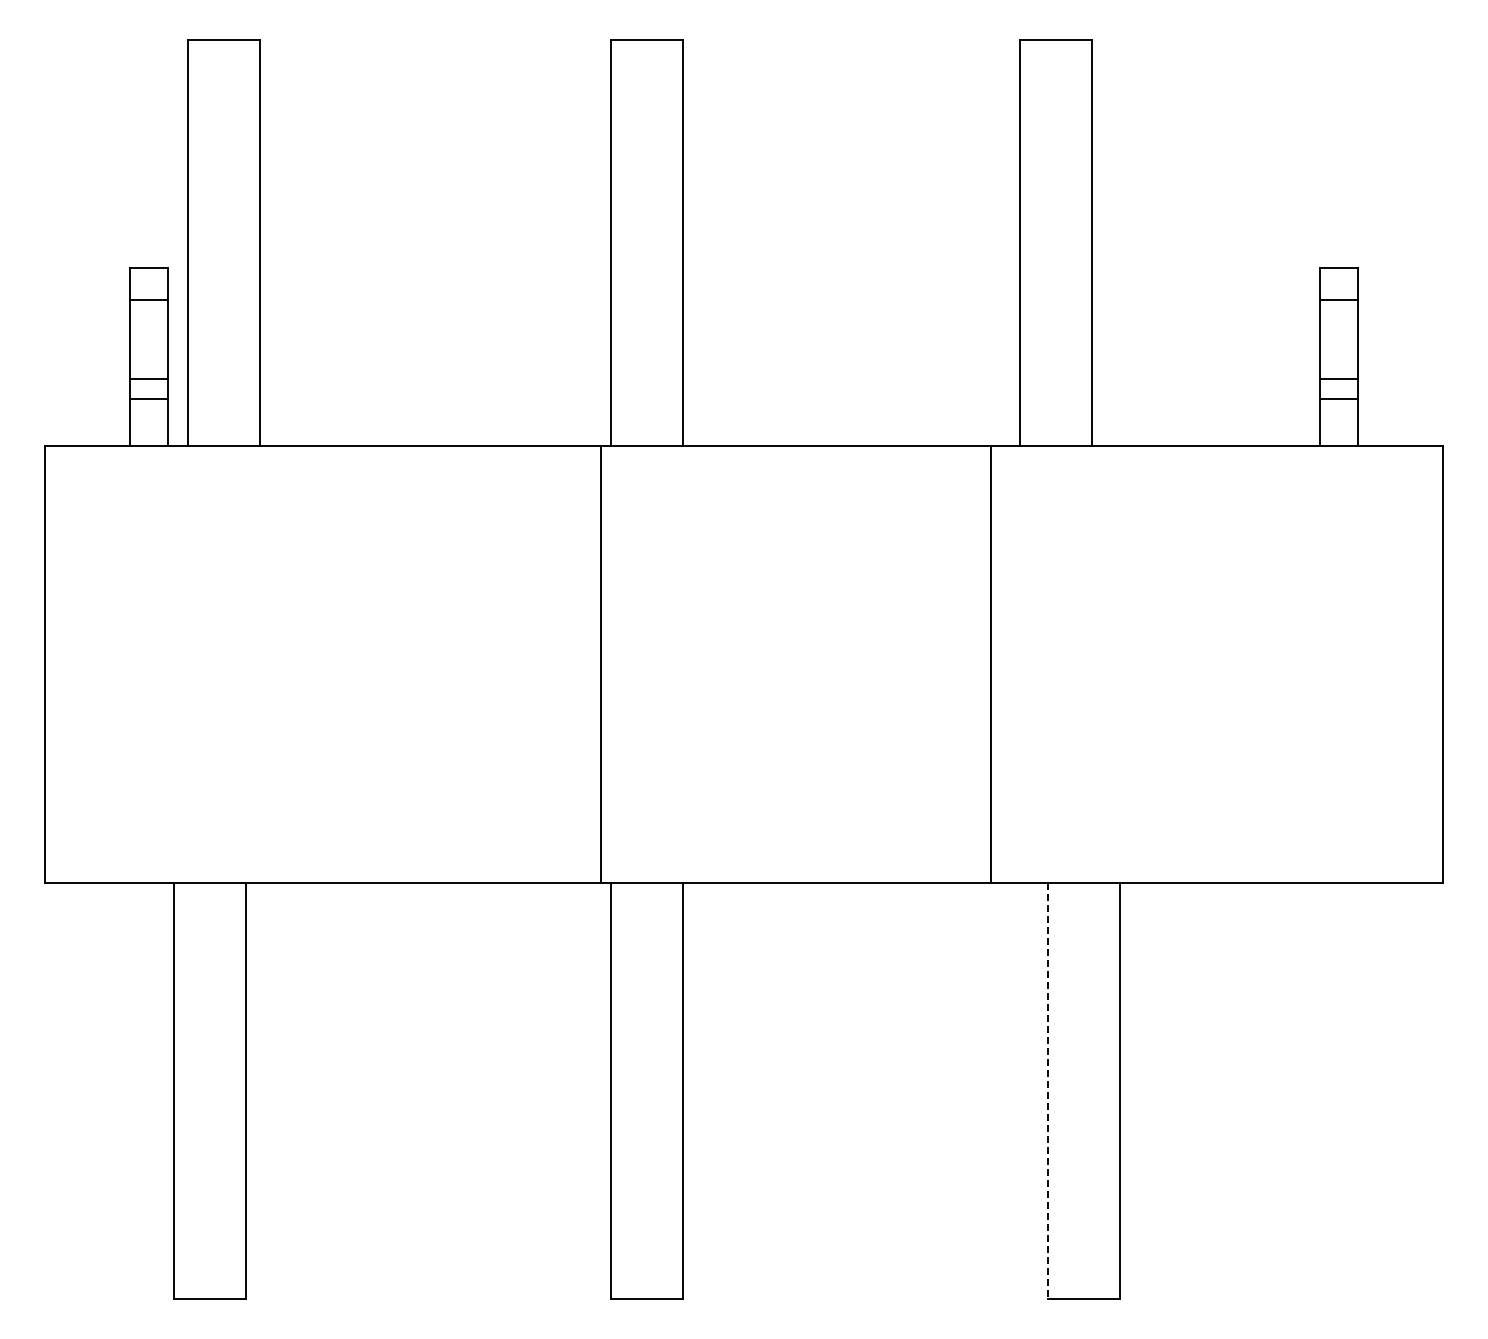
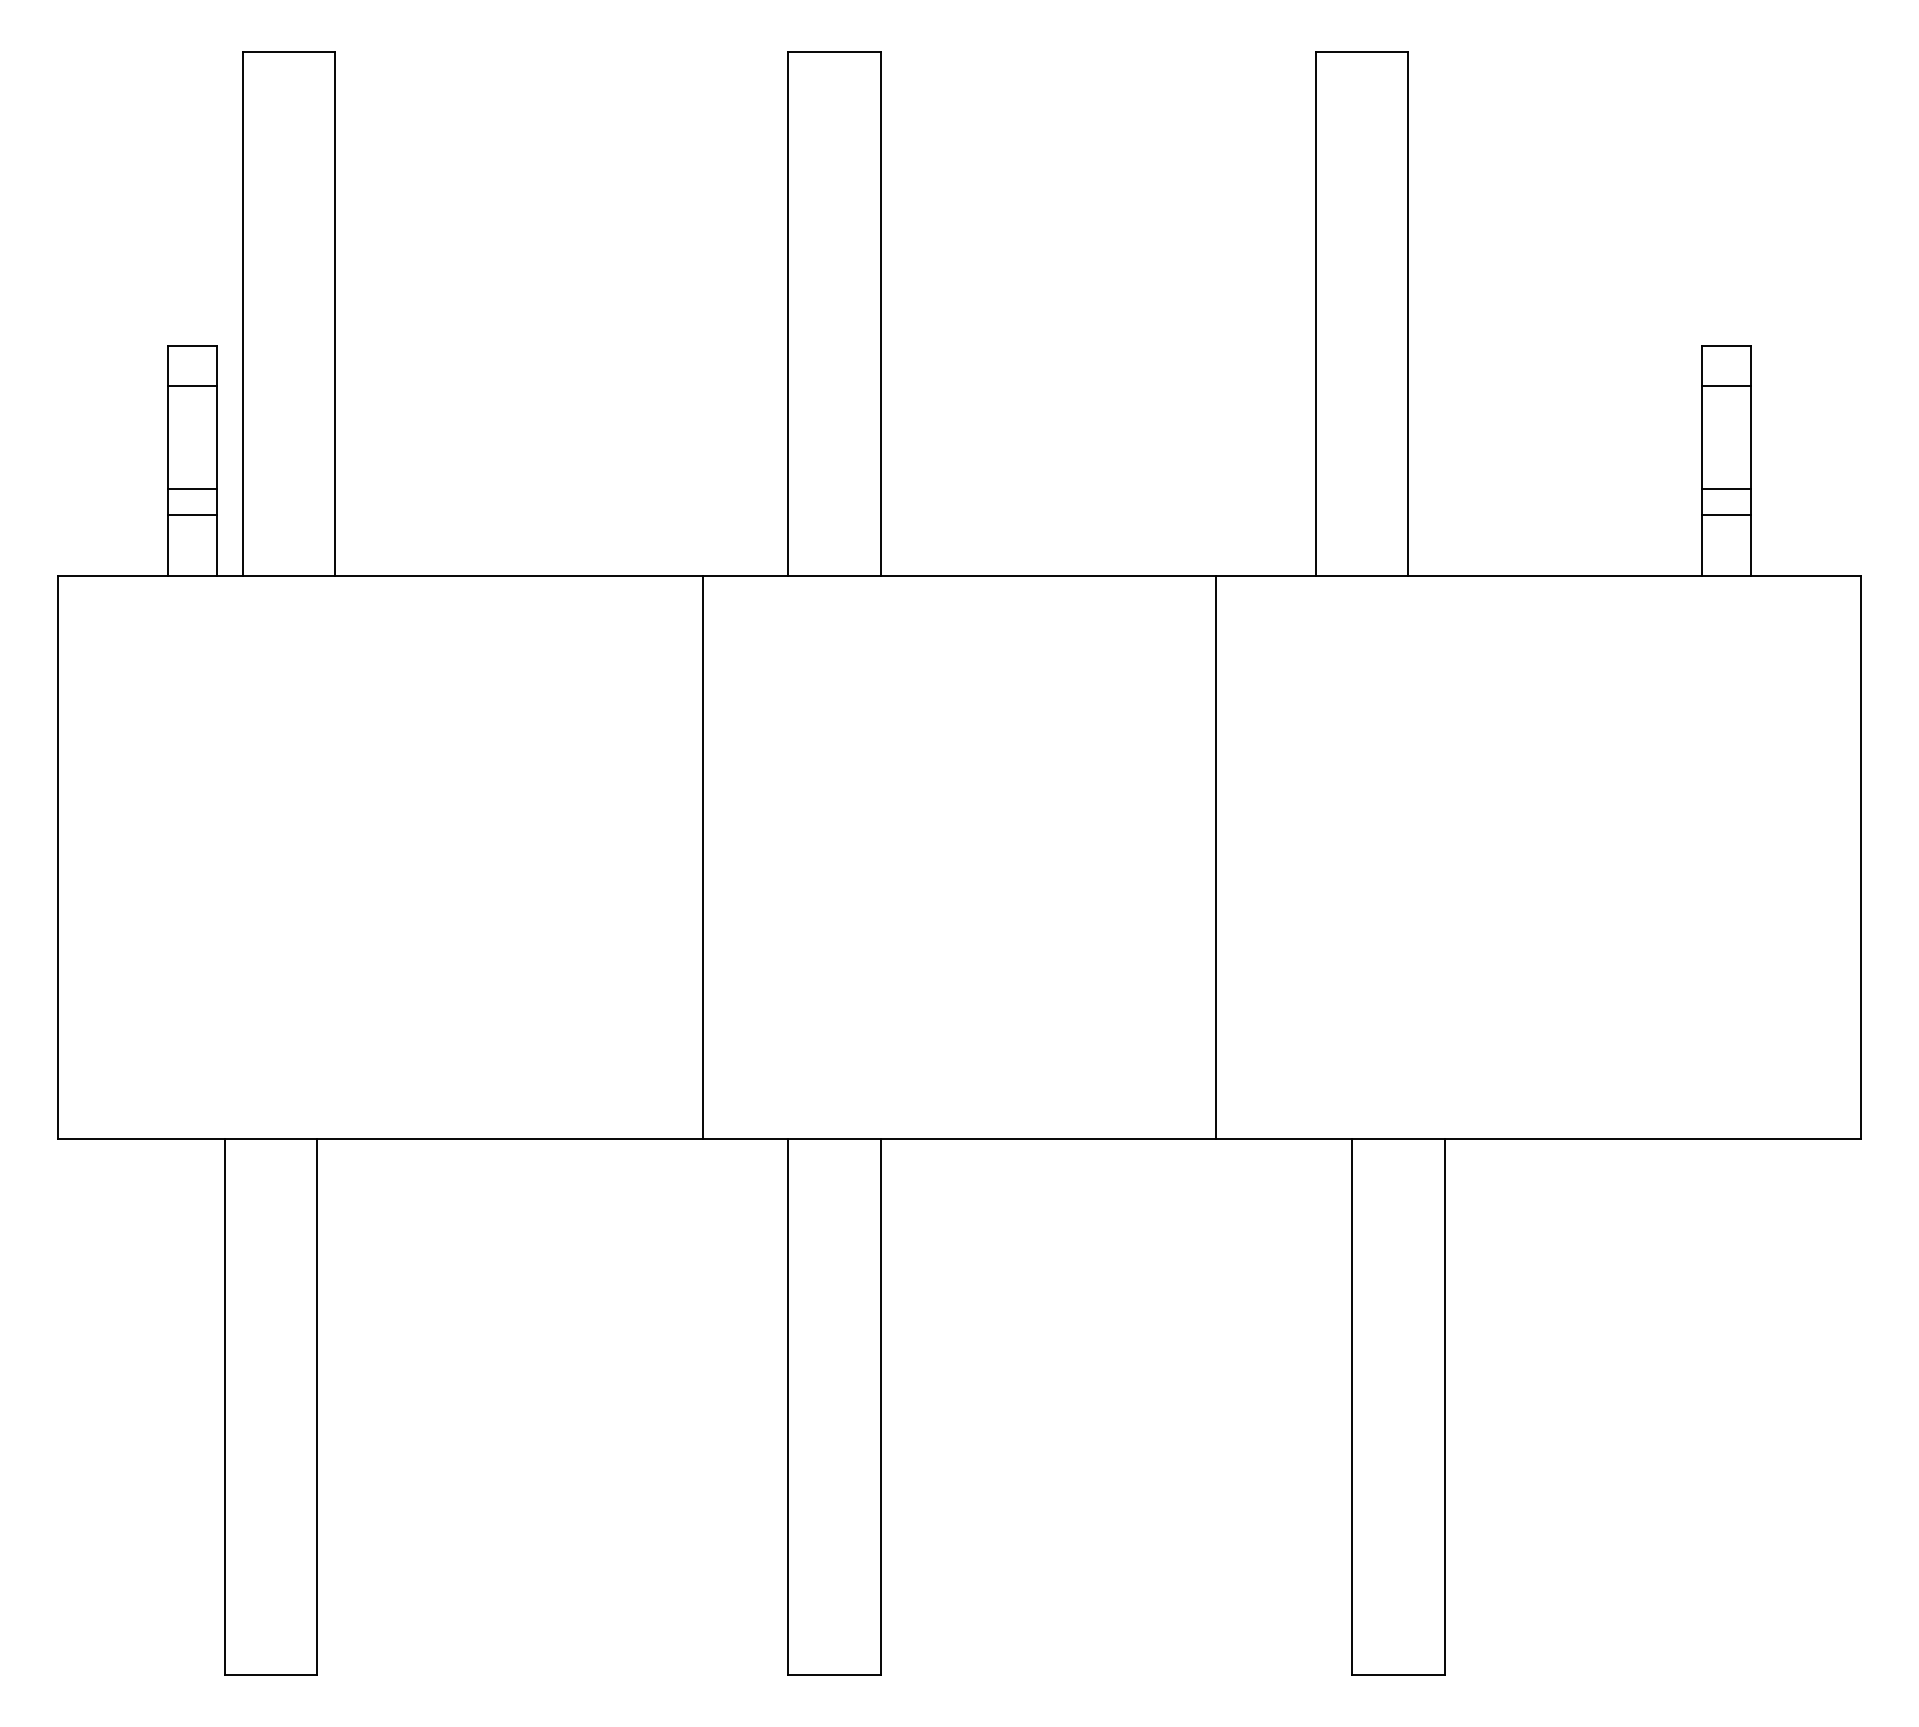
line: (600, 664) -> (702, 857), moved
line: (991, 664) -> (1216, 857), moved
line: (1048, 1090) -> (1352, 1406), dashed -> solid

